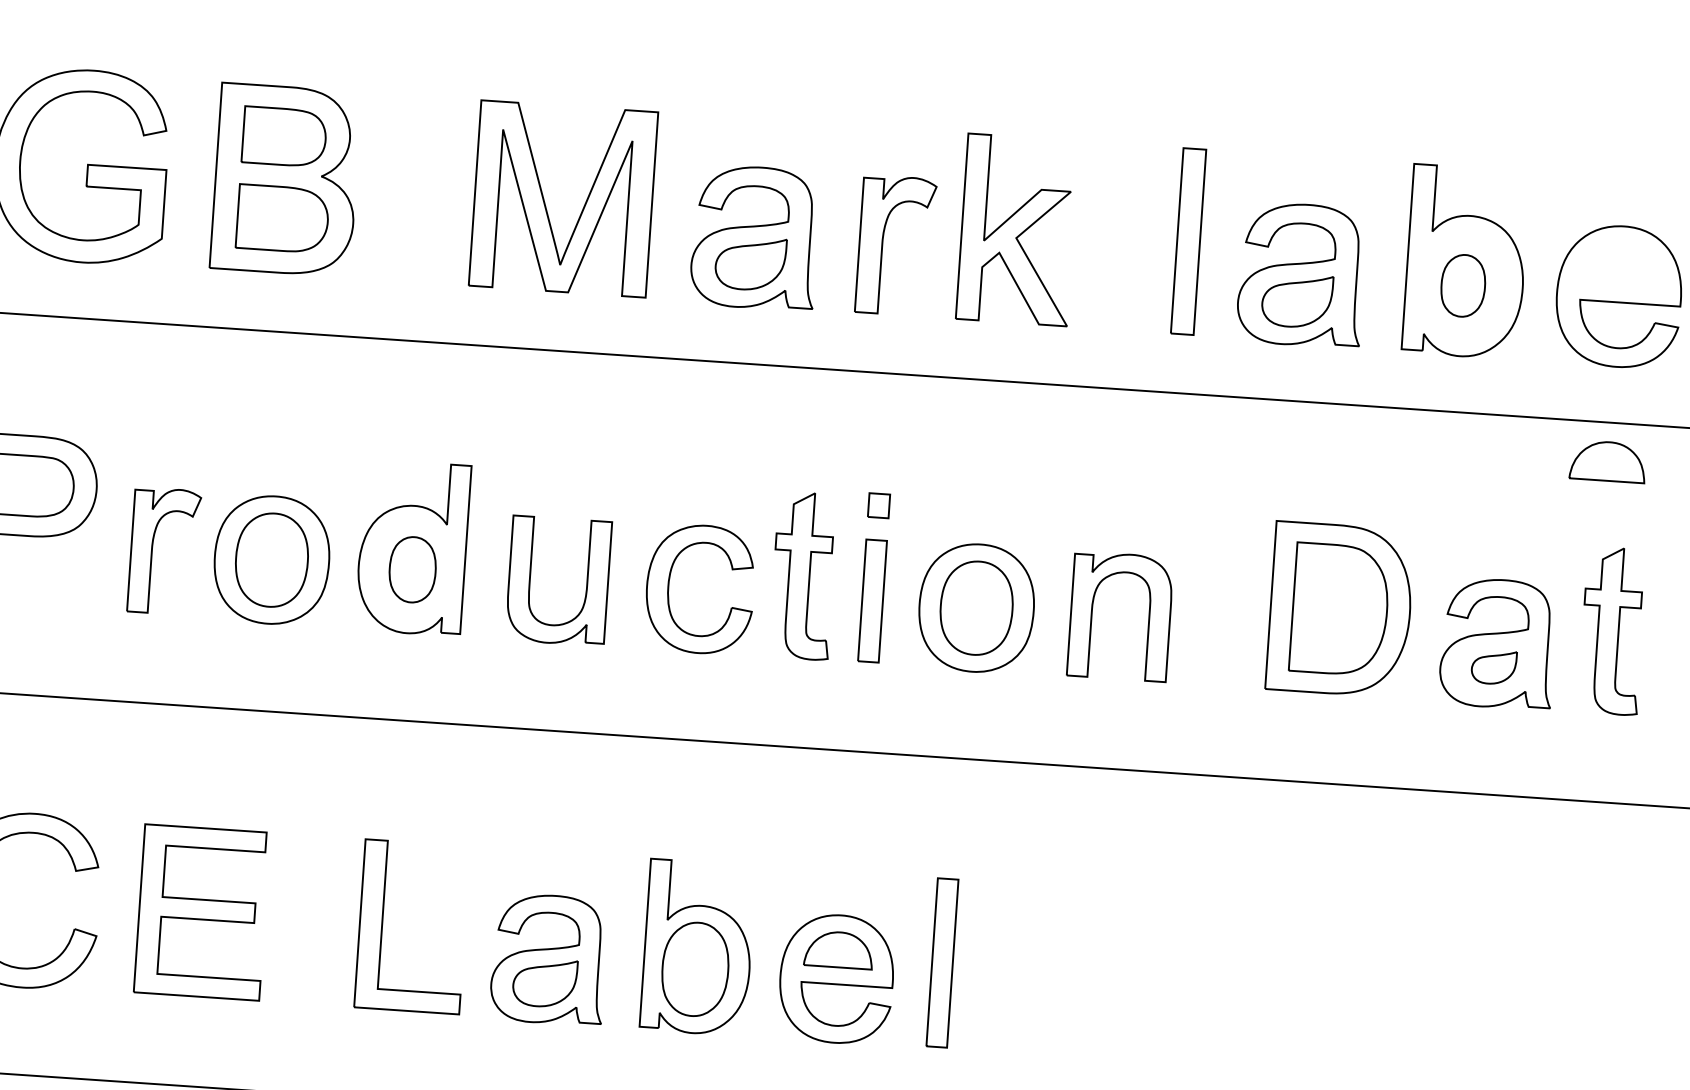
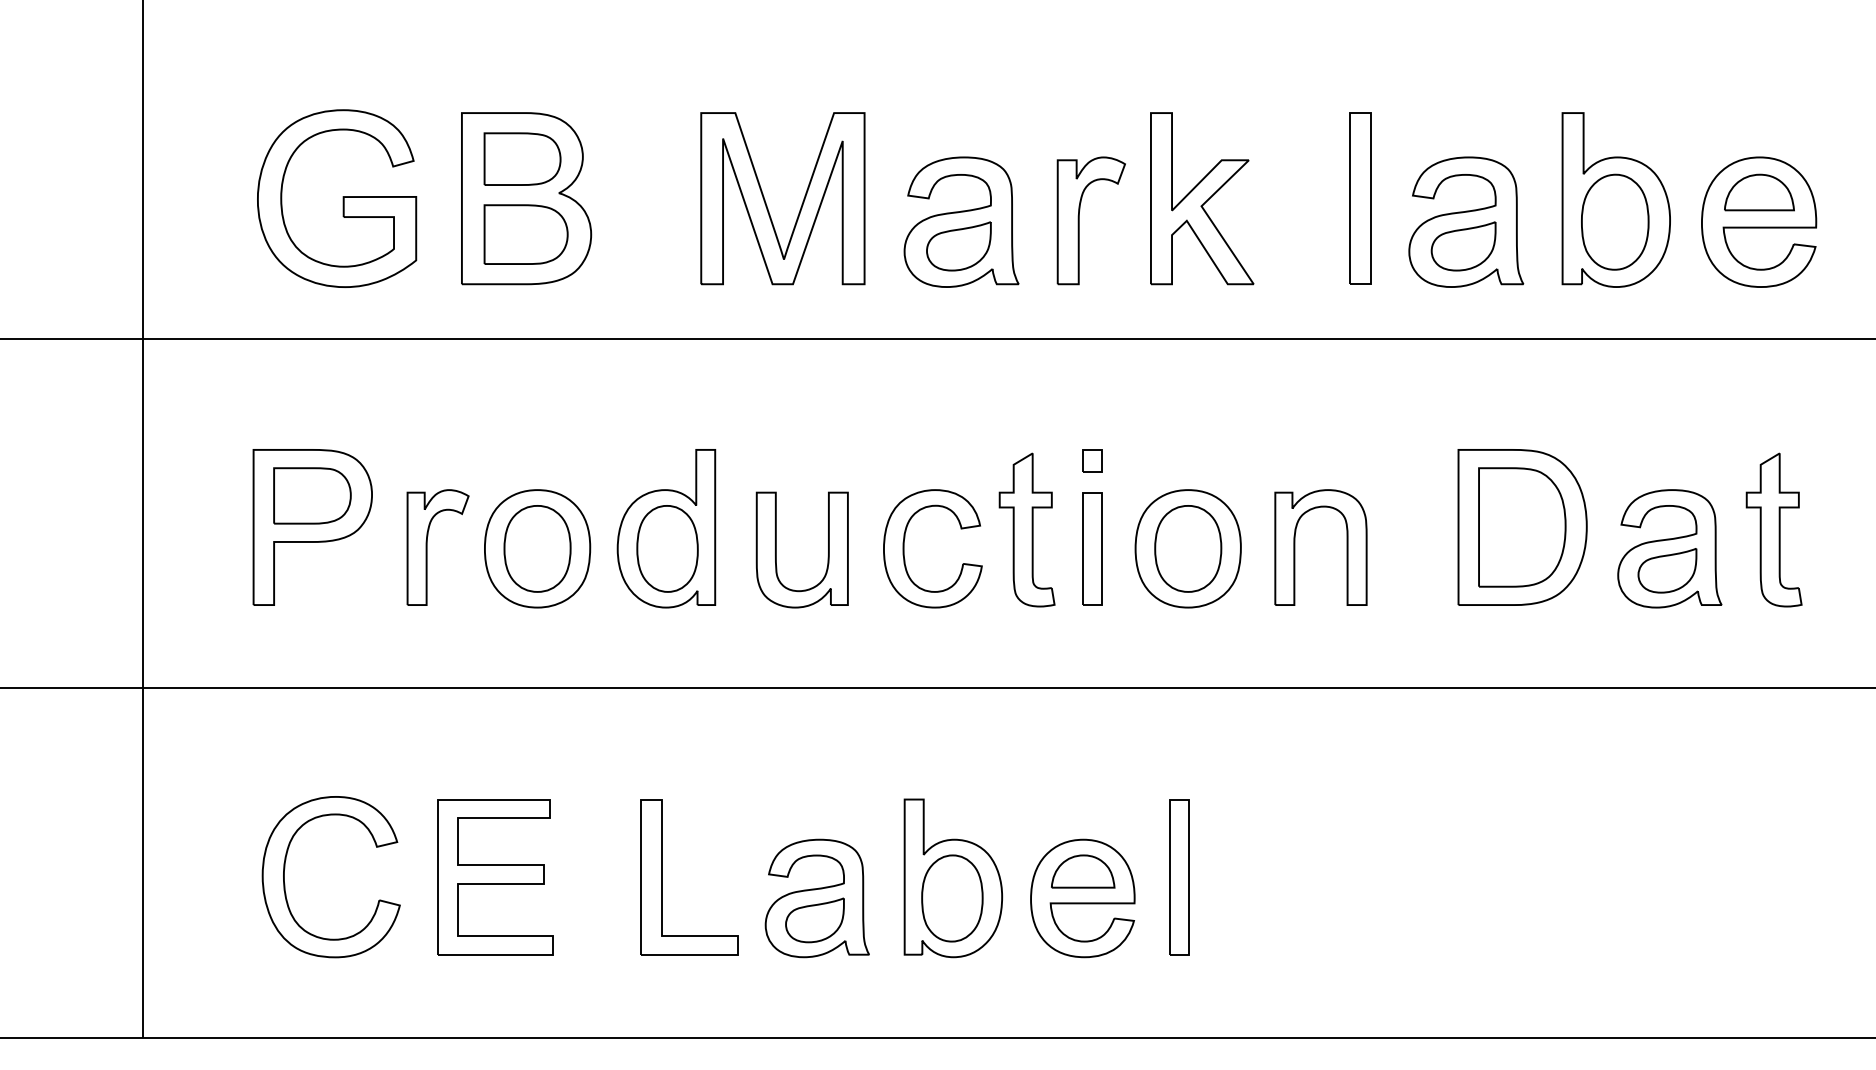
part: (1463, 285) -> (1615, 221), size x1.67
part: (1608, 461) -> (1759, 192), moved
part: (412, 569) -> (667, 548), size x1.43
part: (1494, 666) -> (1667, 570), size x1.43

